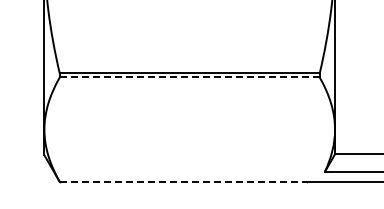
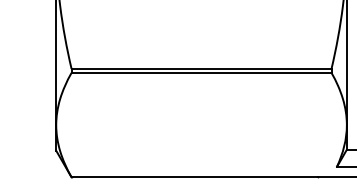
line: (189, 77) -> (201, 72), dashed -> solid
line: (183, 181) -> (195, 176), dashed -> solid

